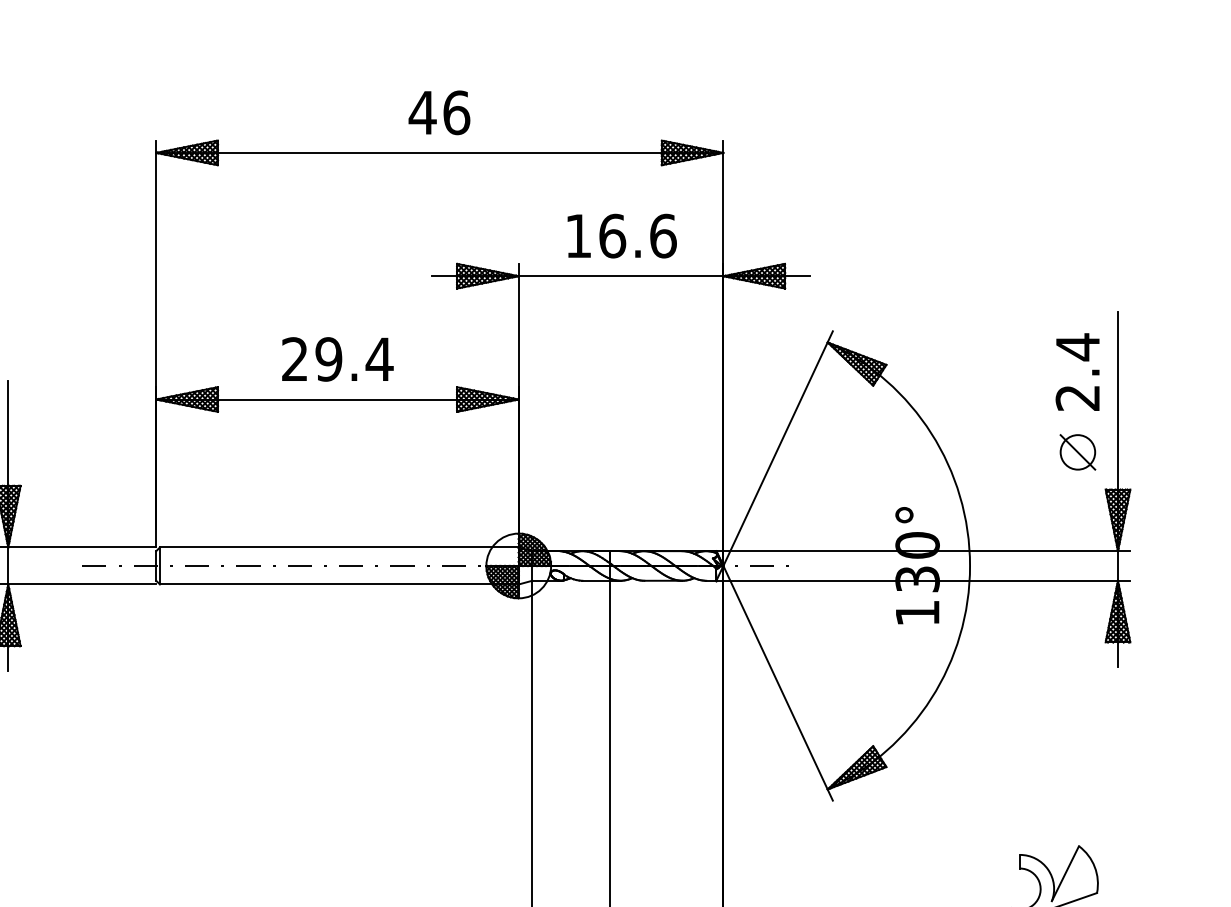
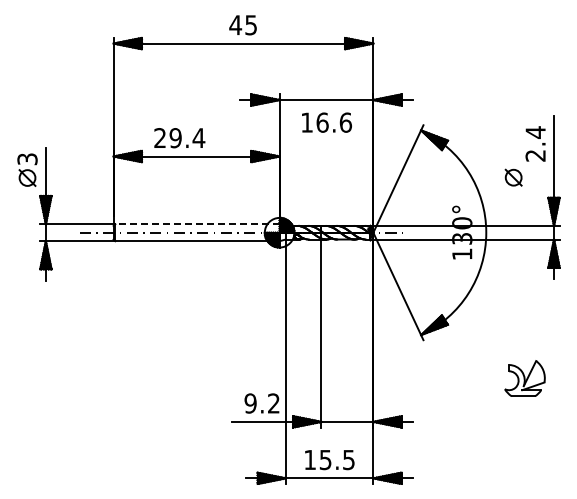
text: (457, 113) -> (251, 25), 46 -> 45
text: (621, 235) -> (326, 122), moved
text: (337, 360) -> (179, 138), moved
part: (1077, 451) -> (513, 177), moved
line: (337, 547) -> (196, 224), solid -> dashed

